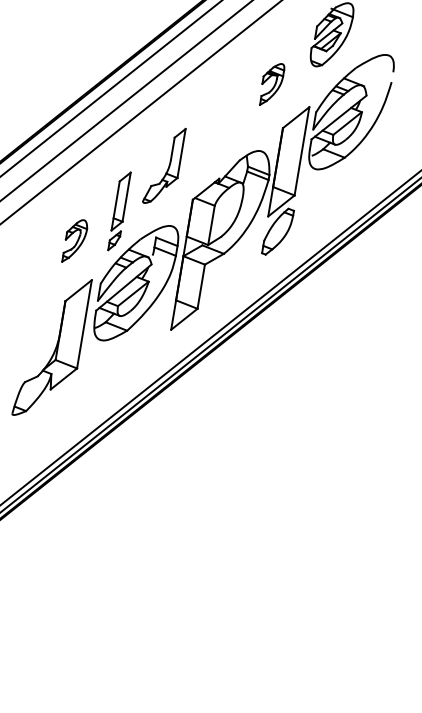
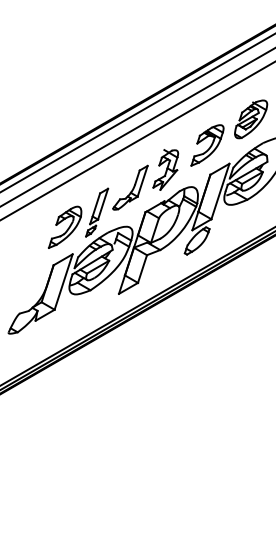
part: (271, 84) -> (207, 145), size x1.67
part: (213, 130) -> (165, 169), added
part: (73, 239) -> (64, 226), size x1.67

